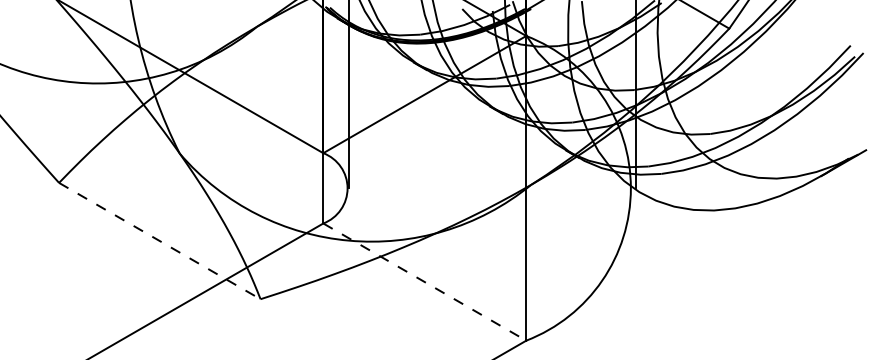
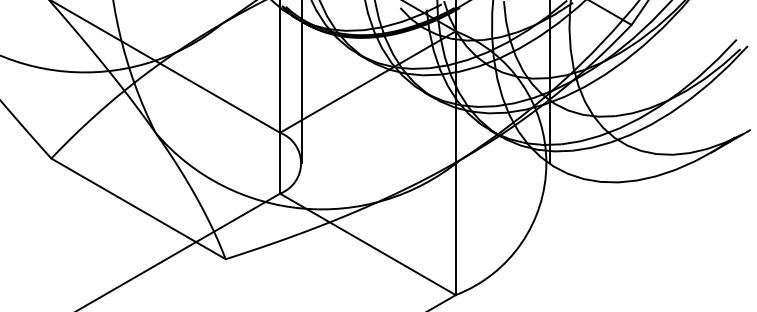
line: (160, 241) -> (139, 209), dashed -> solid
line: (425, 282) -> (368, 244), dashed -> solid

